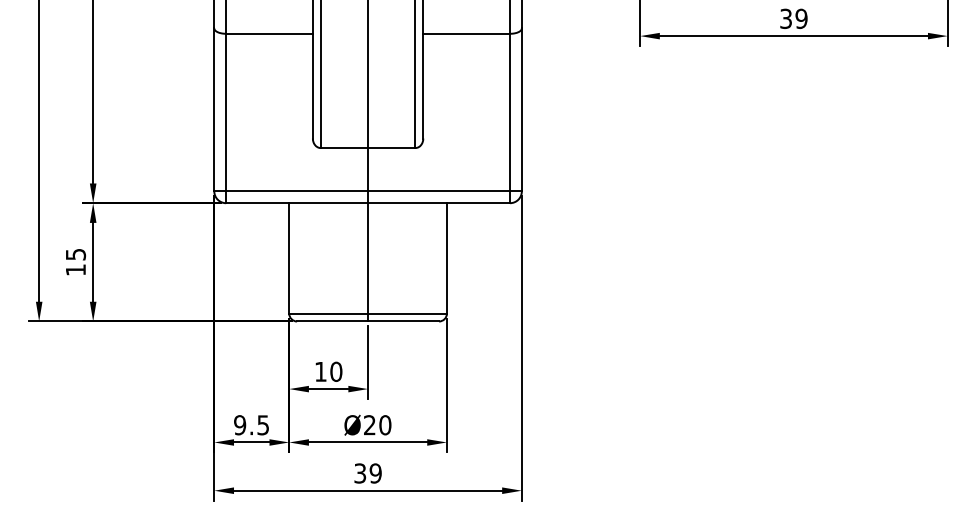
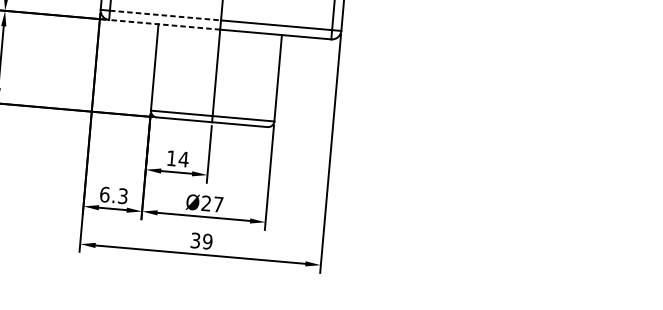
line: (297, 191) -> (165, 15), solid -> dashed
line: (297, 203) -> (164, 25), solid -> dashed
text: (335, 371) -> (183, 159), 10 -> 14
text: (251, 425) -> (113, 195), 9.5 -> 6.3
text: (385, 425) -> (218, 204), Ø20 -> Ø27

